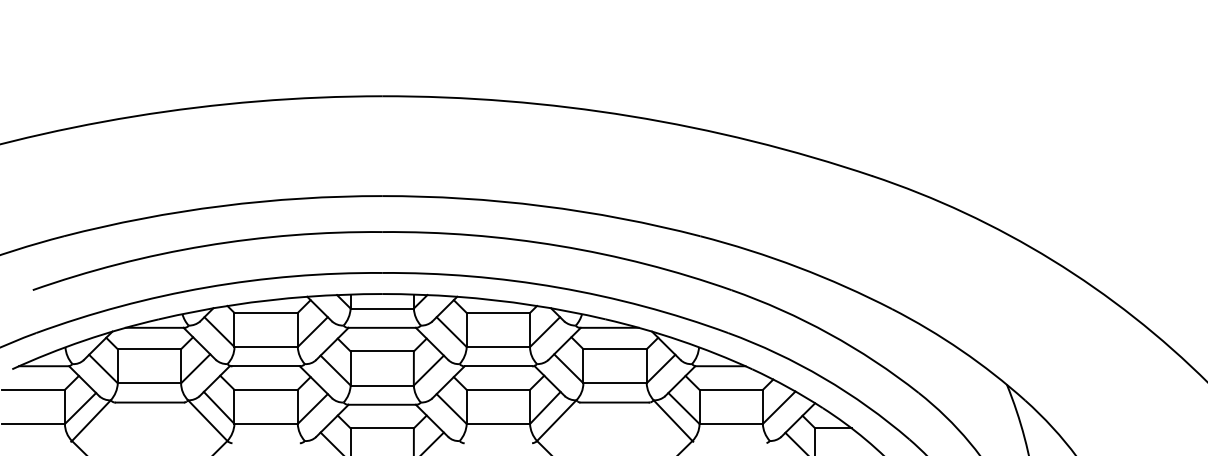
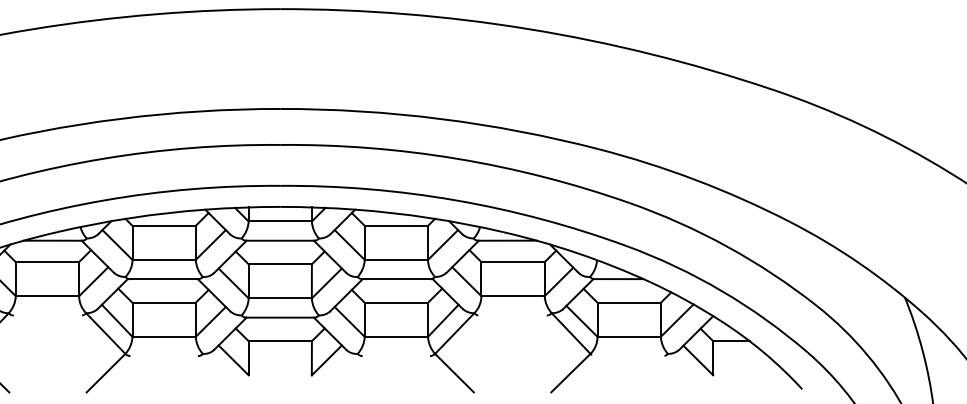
line: (149, 402) -> (47, 315), removed
line: (614, 402) -> (512, 315), removed

